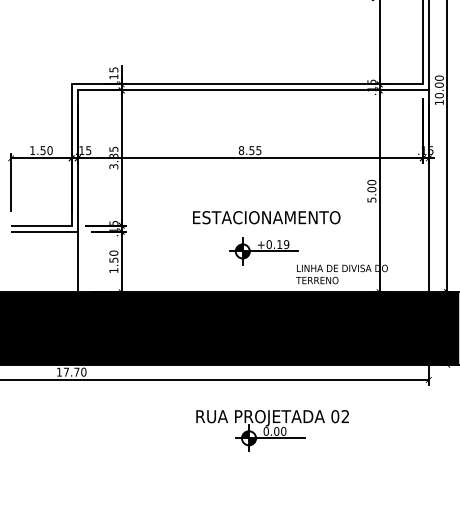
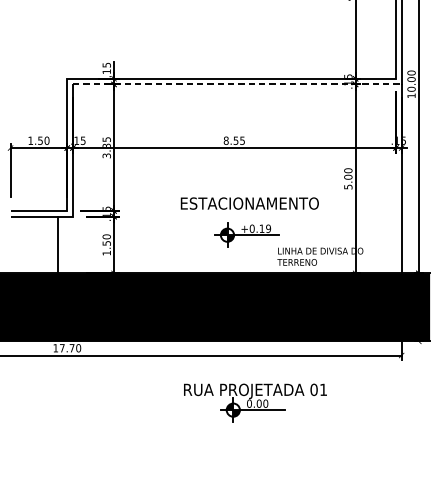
line: (253, 90) -> (237, 84), solid -> dashed
line: (77, 261) -> (57, 244), moved
text: (345, 416) -> (323, 389), 02 -> 01

